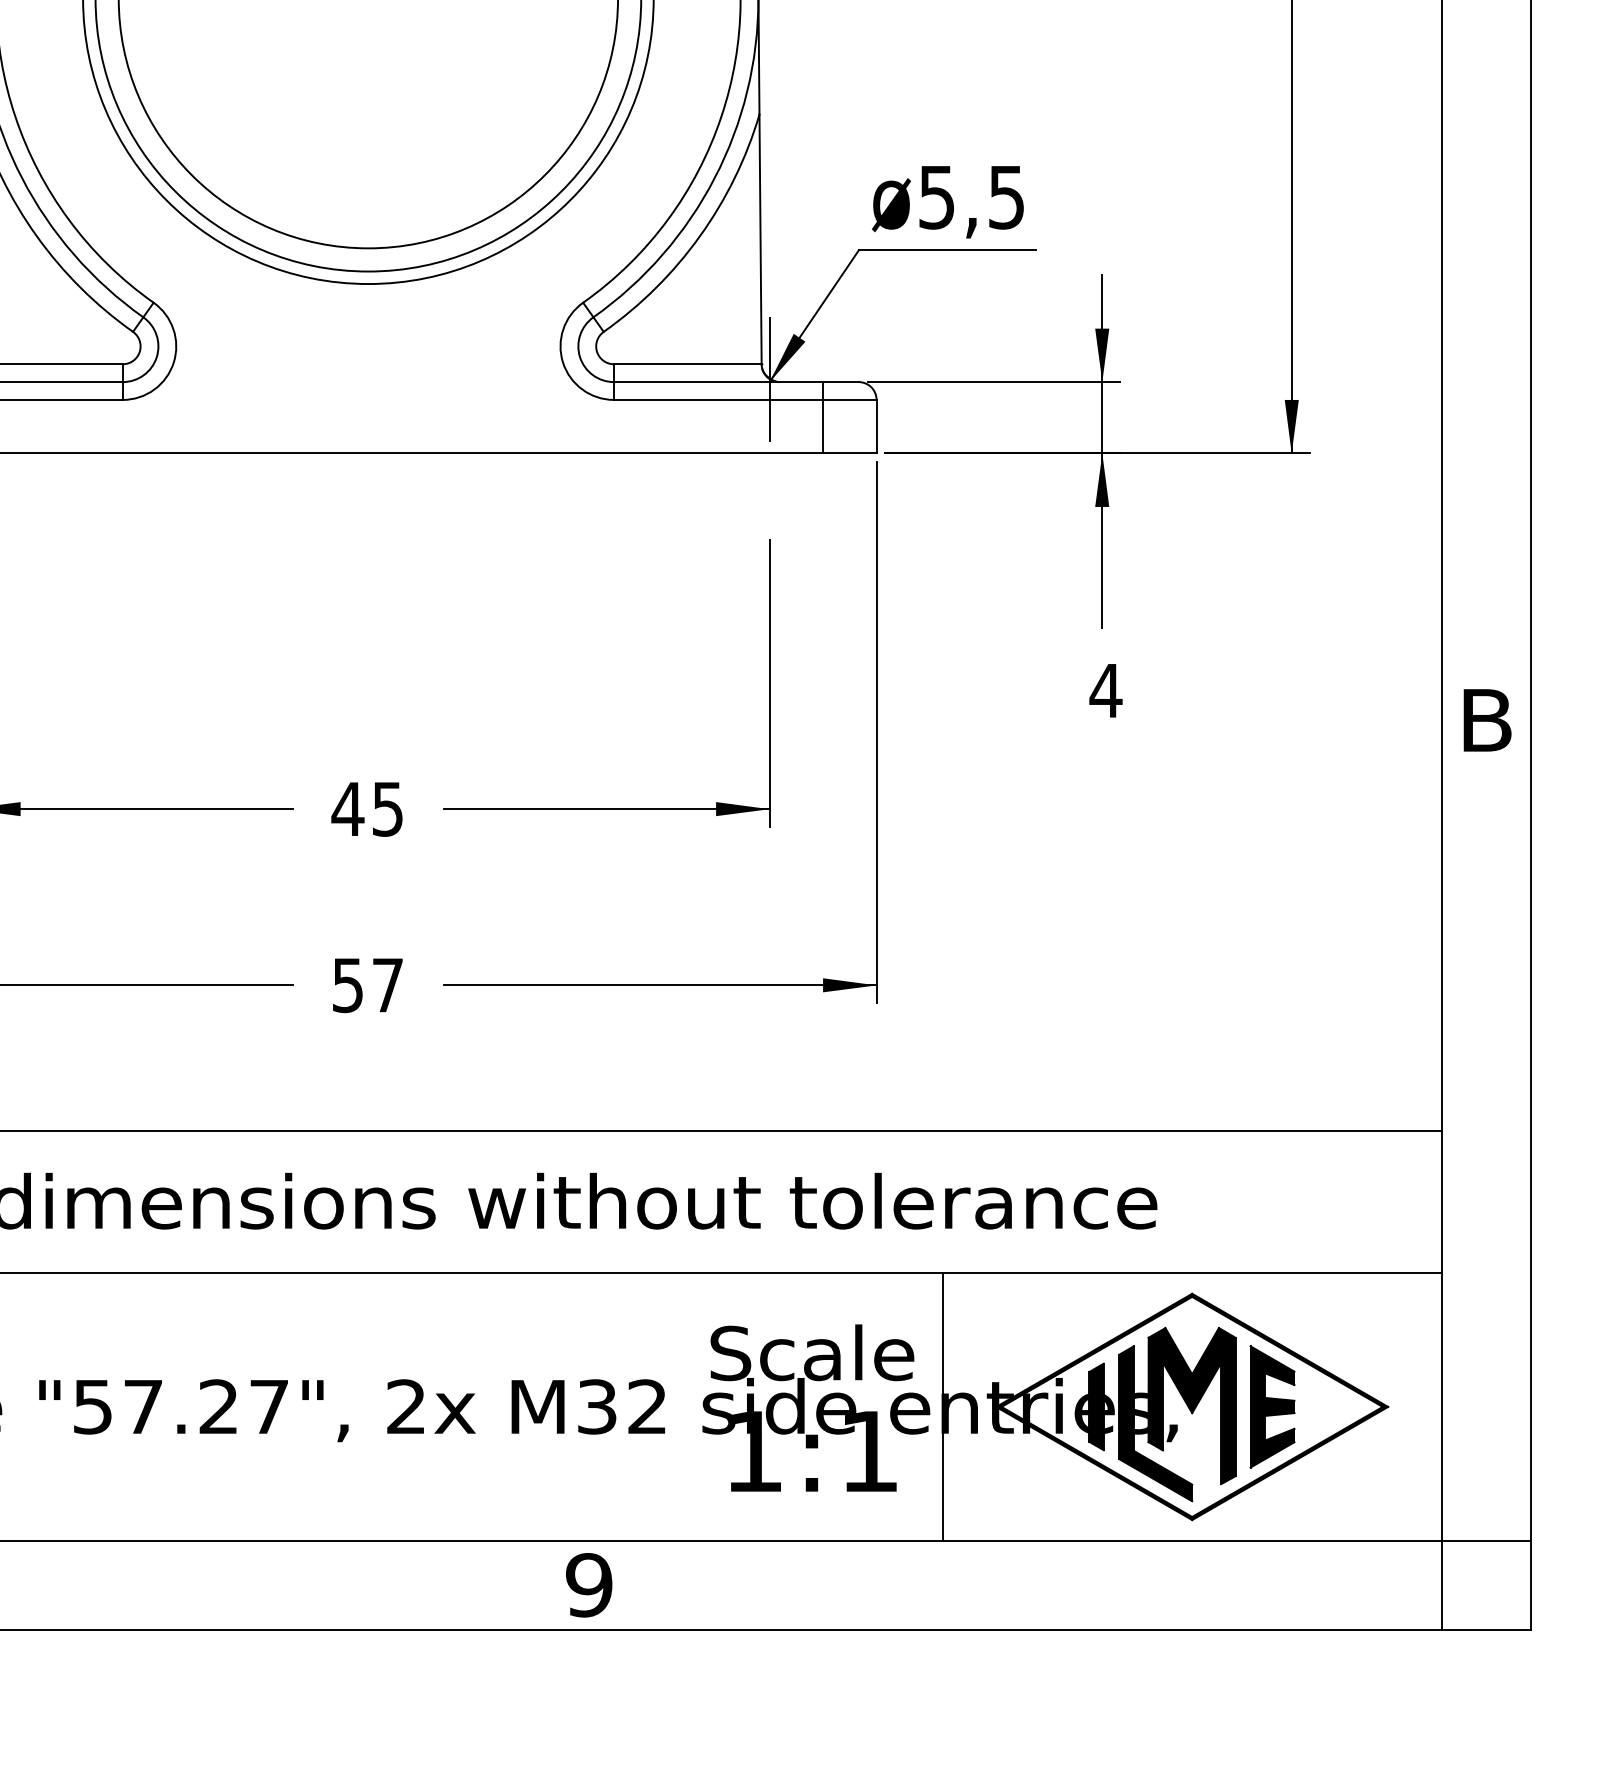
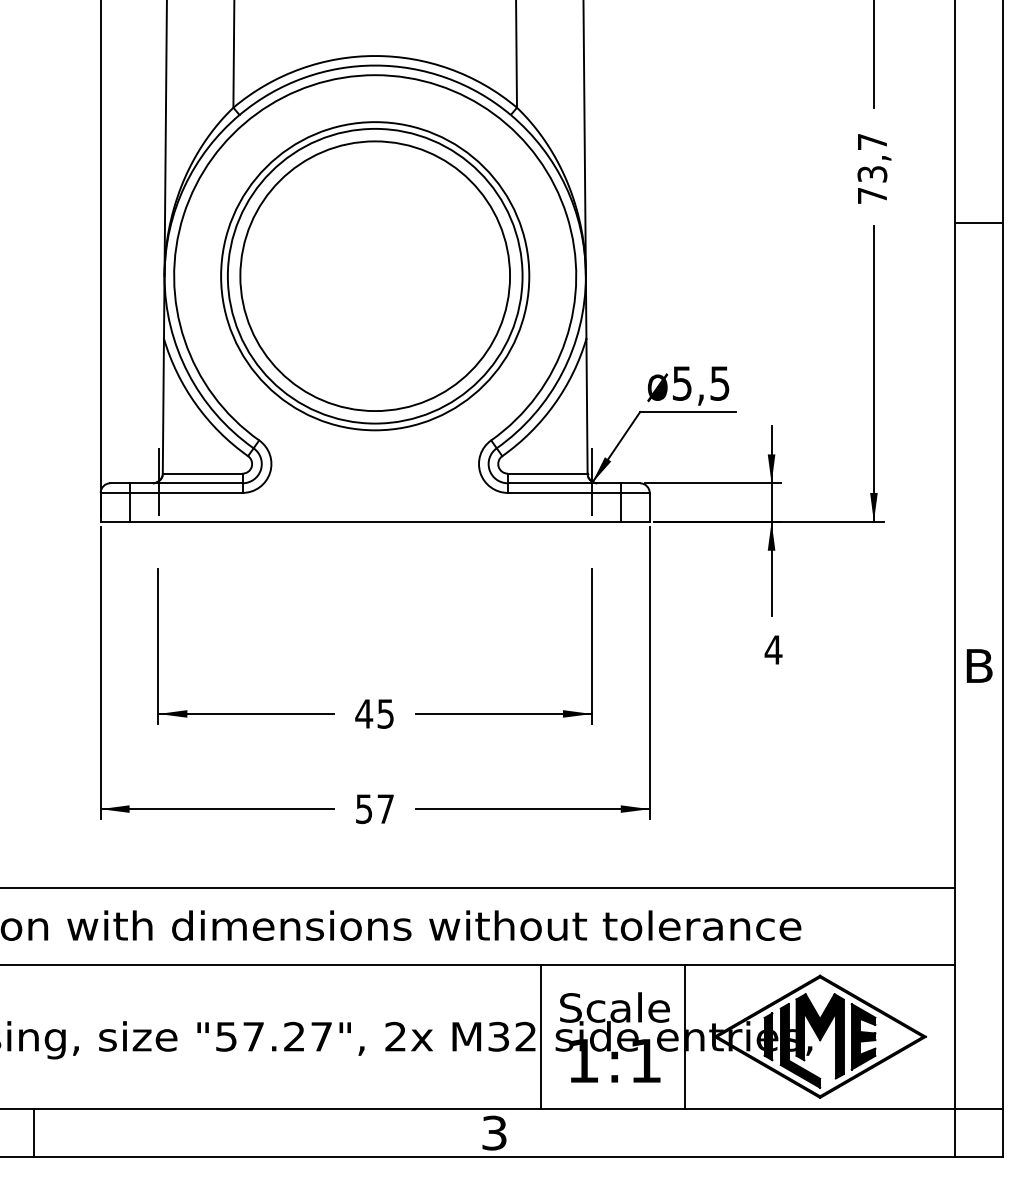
line: (674, 1406) -> (540, 1036), added
text: (589, 1584) -> (494, 1132), 9 -> 3

